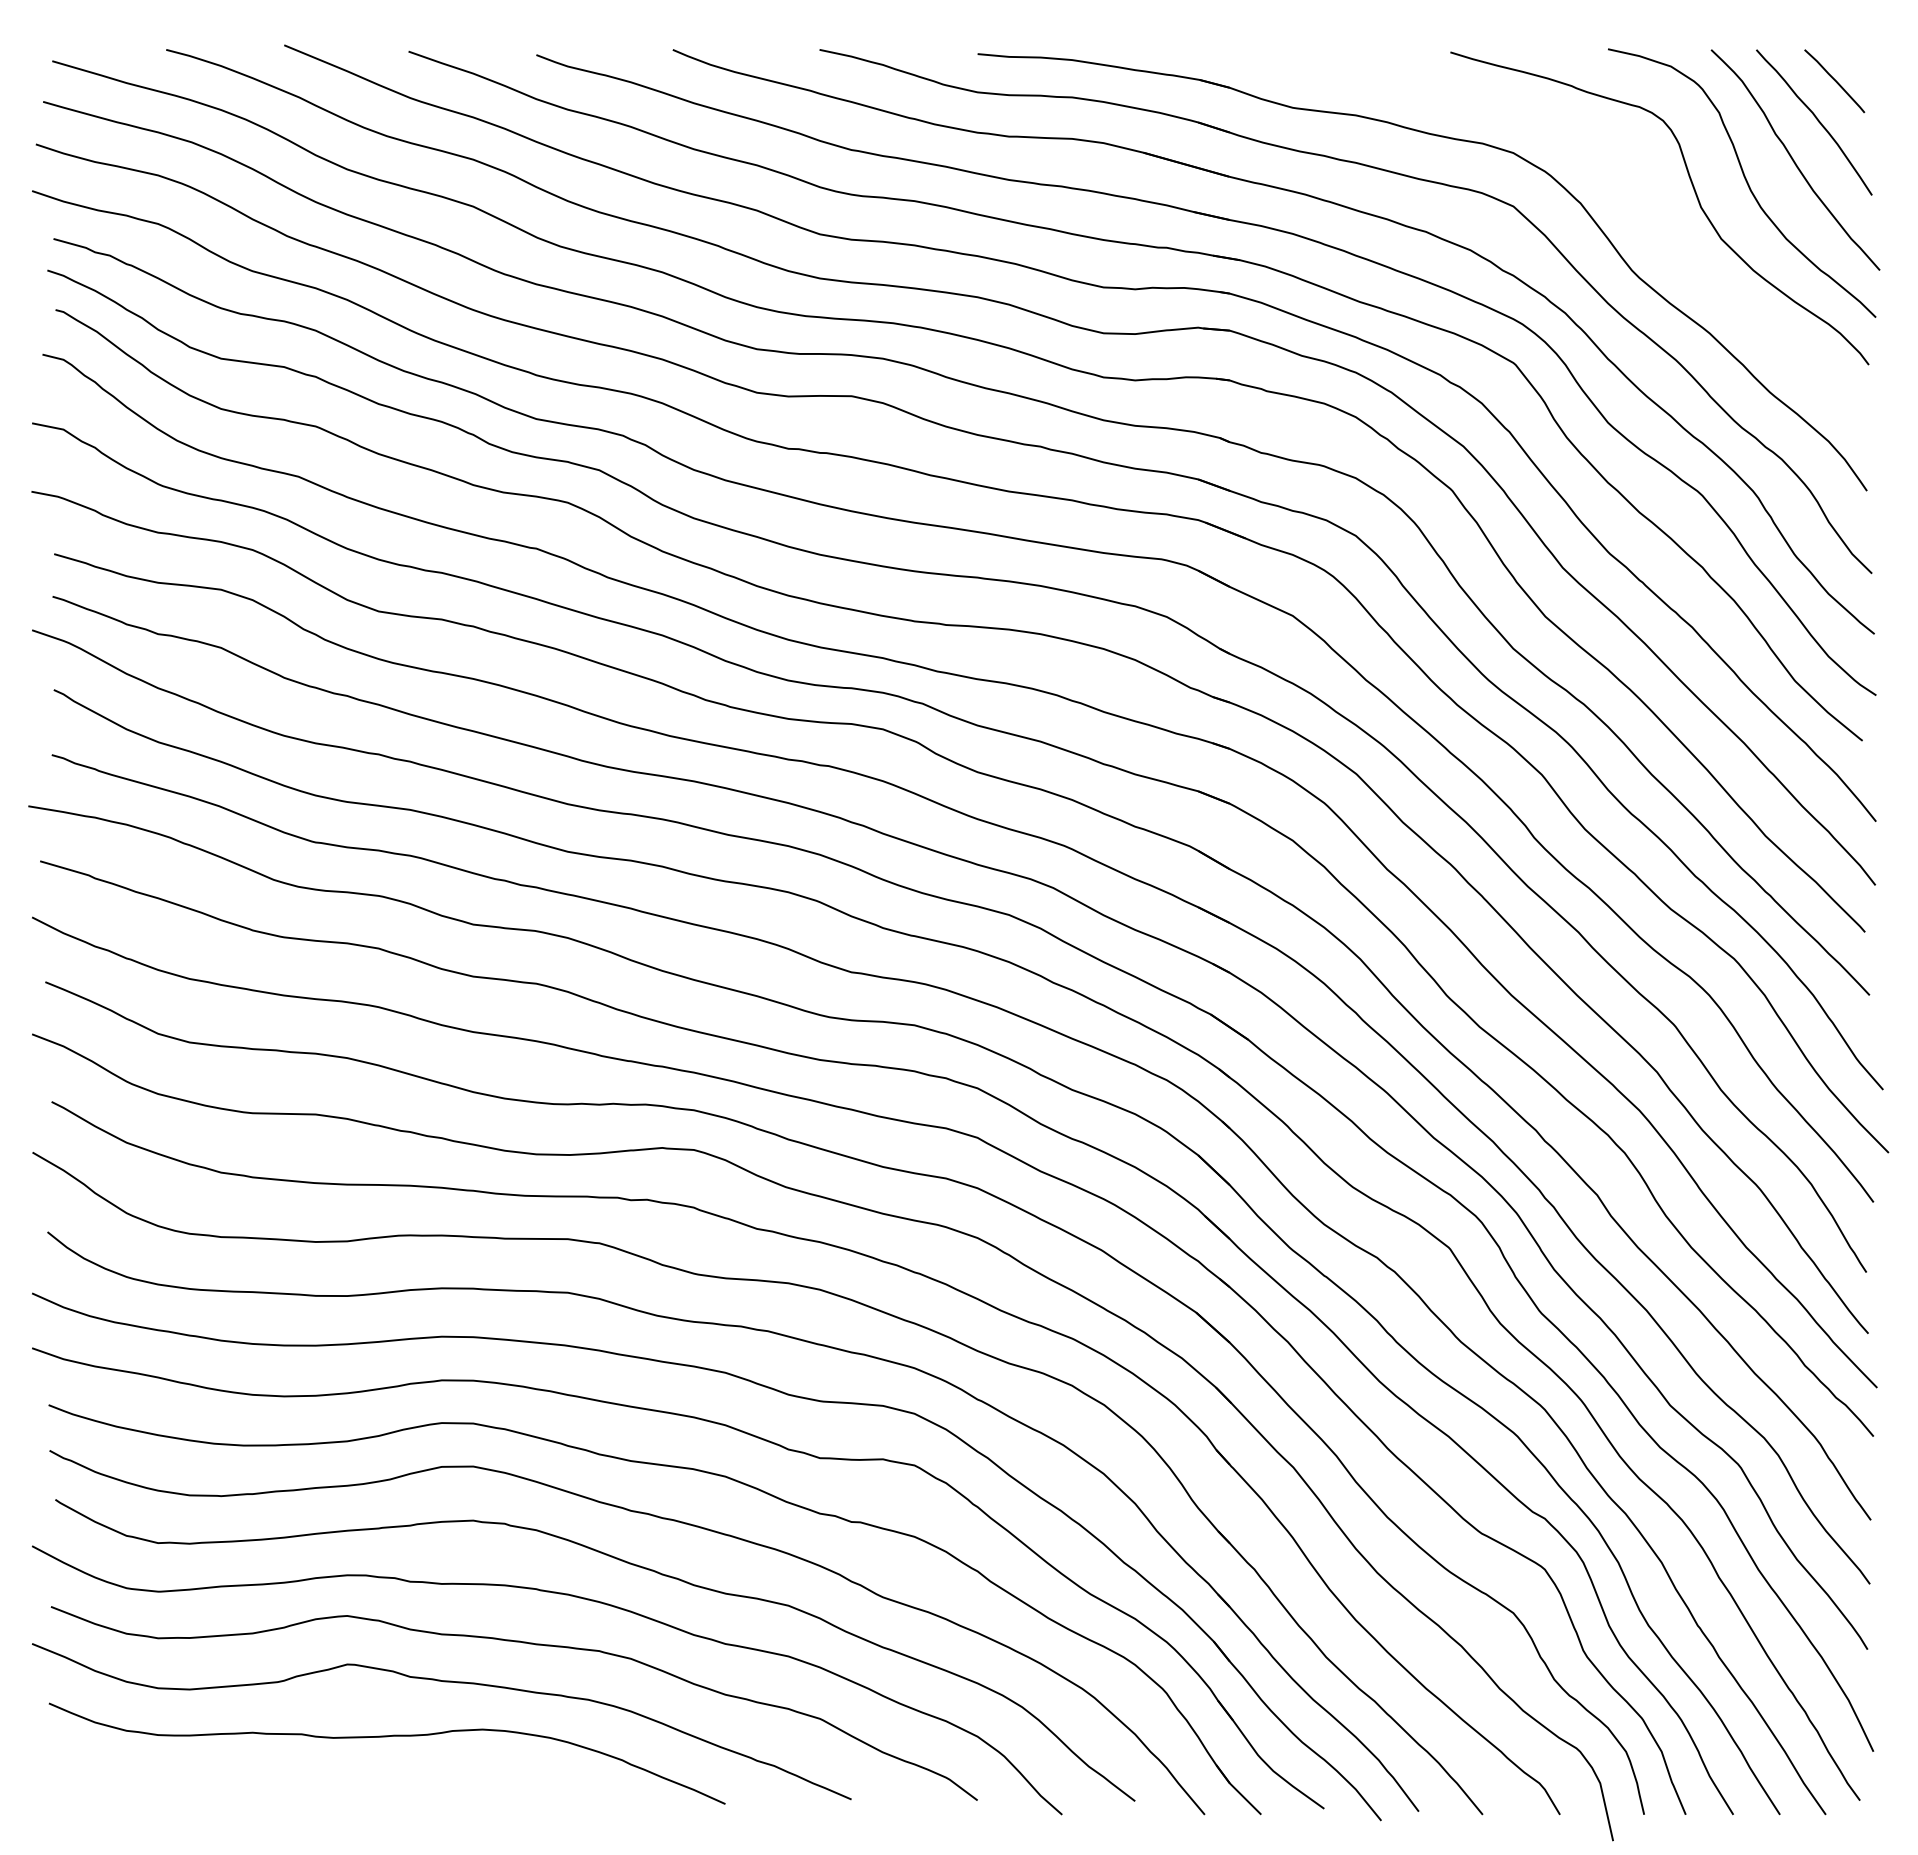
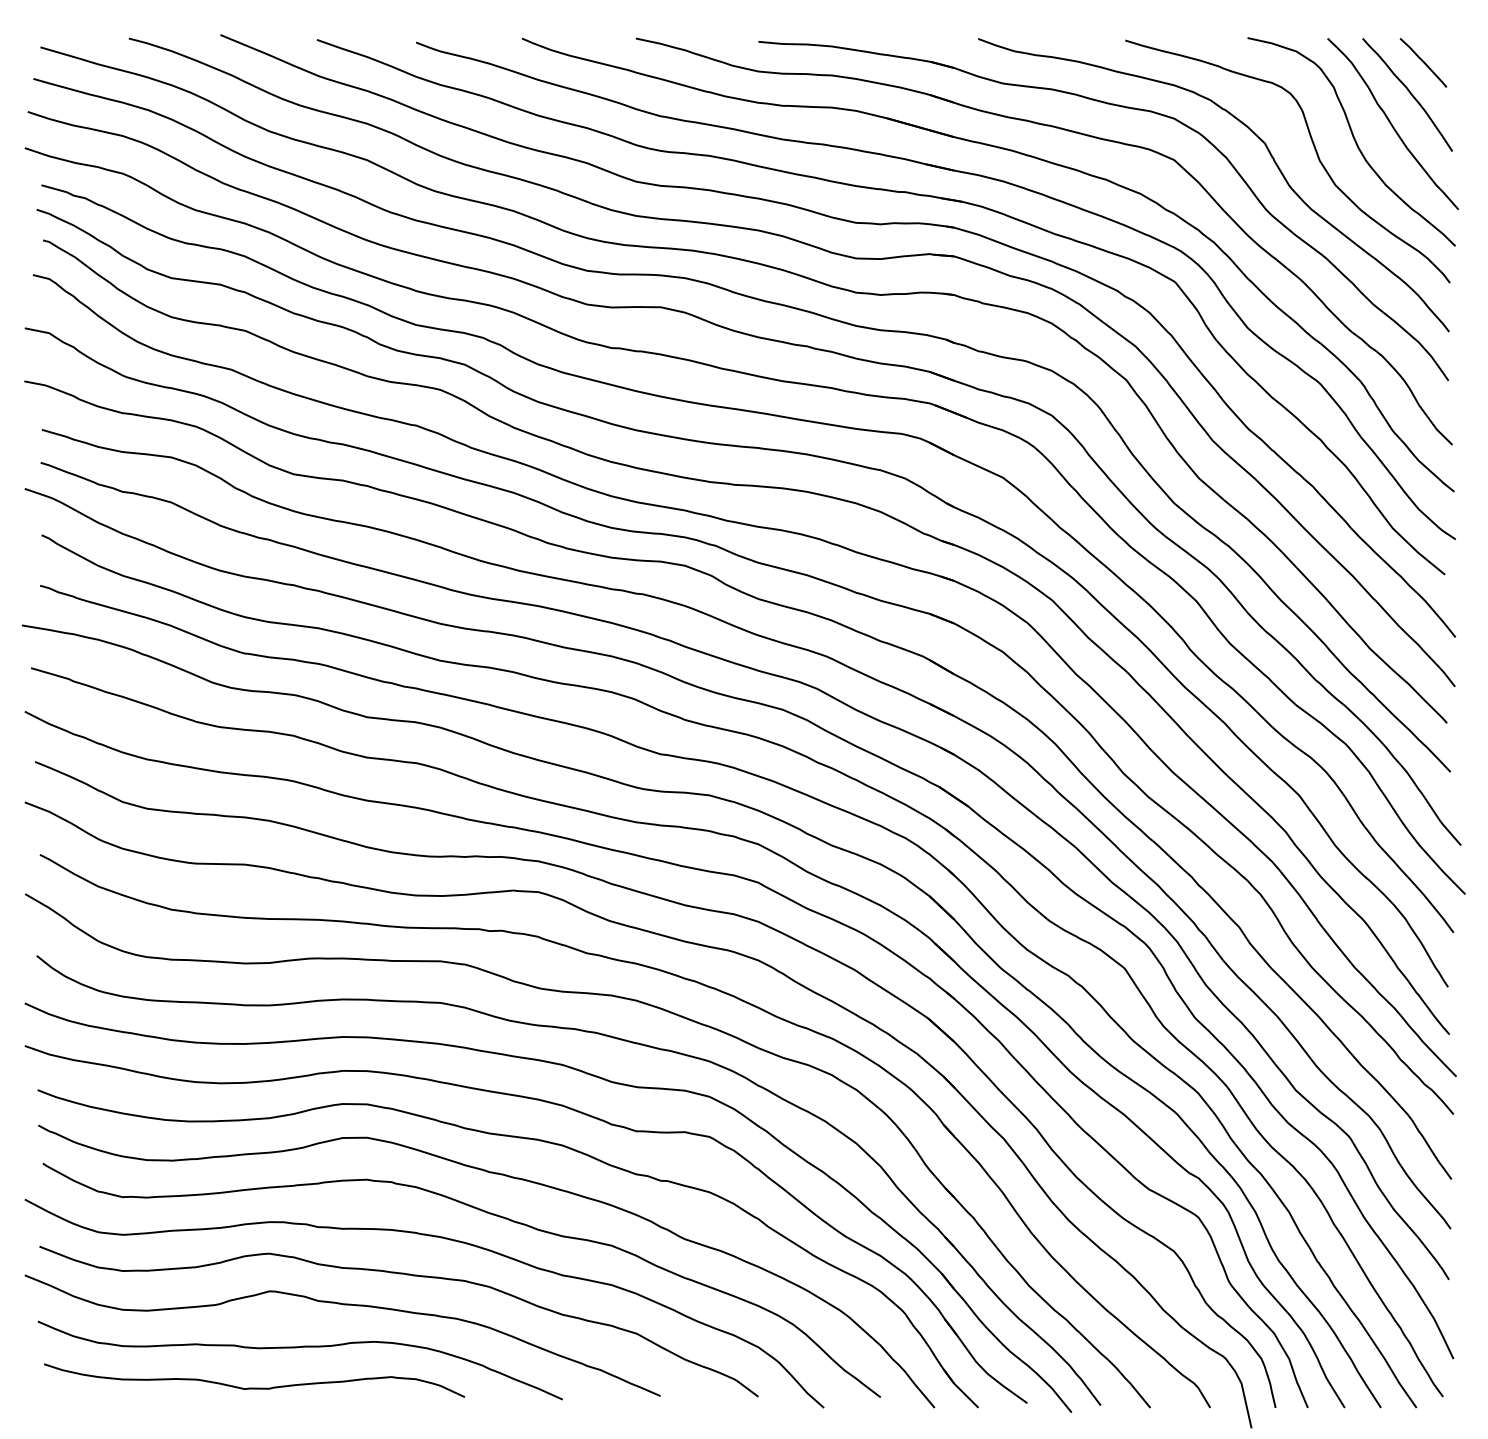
curve: (1638, 202) -> (1271, 156), added
curve: (327, 1788) -> (254, 1387), added

